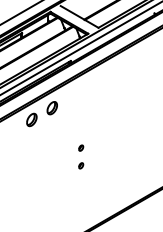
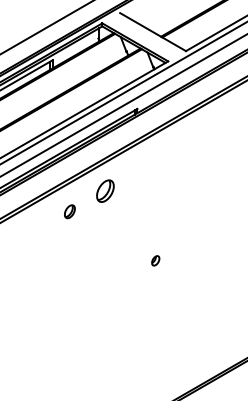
part: (31, 119) -> (69, 210), size x0.6
part: (81, 165) -> (156, 291), removed

